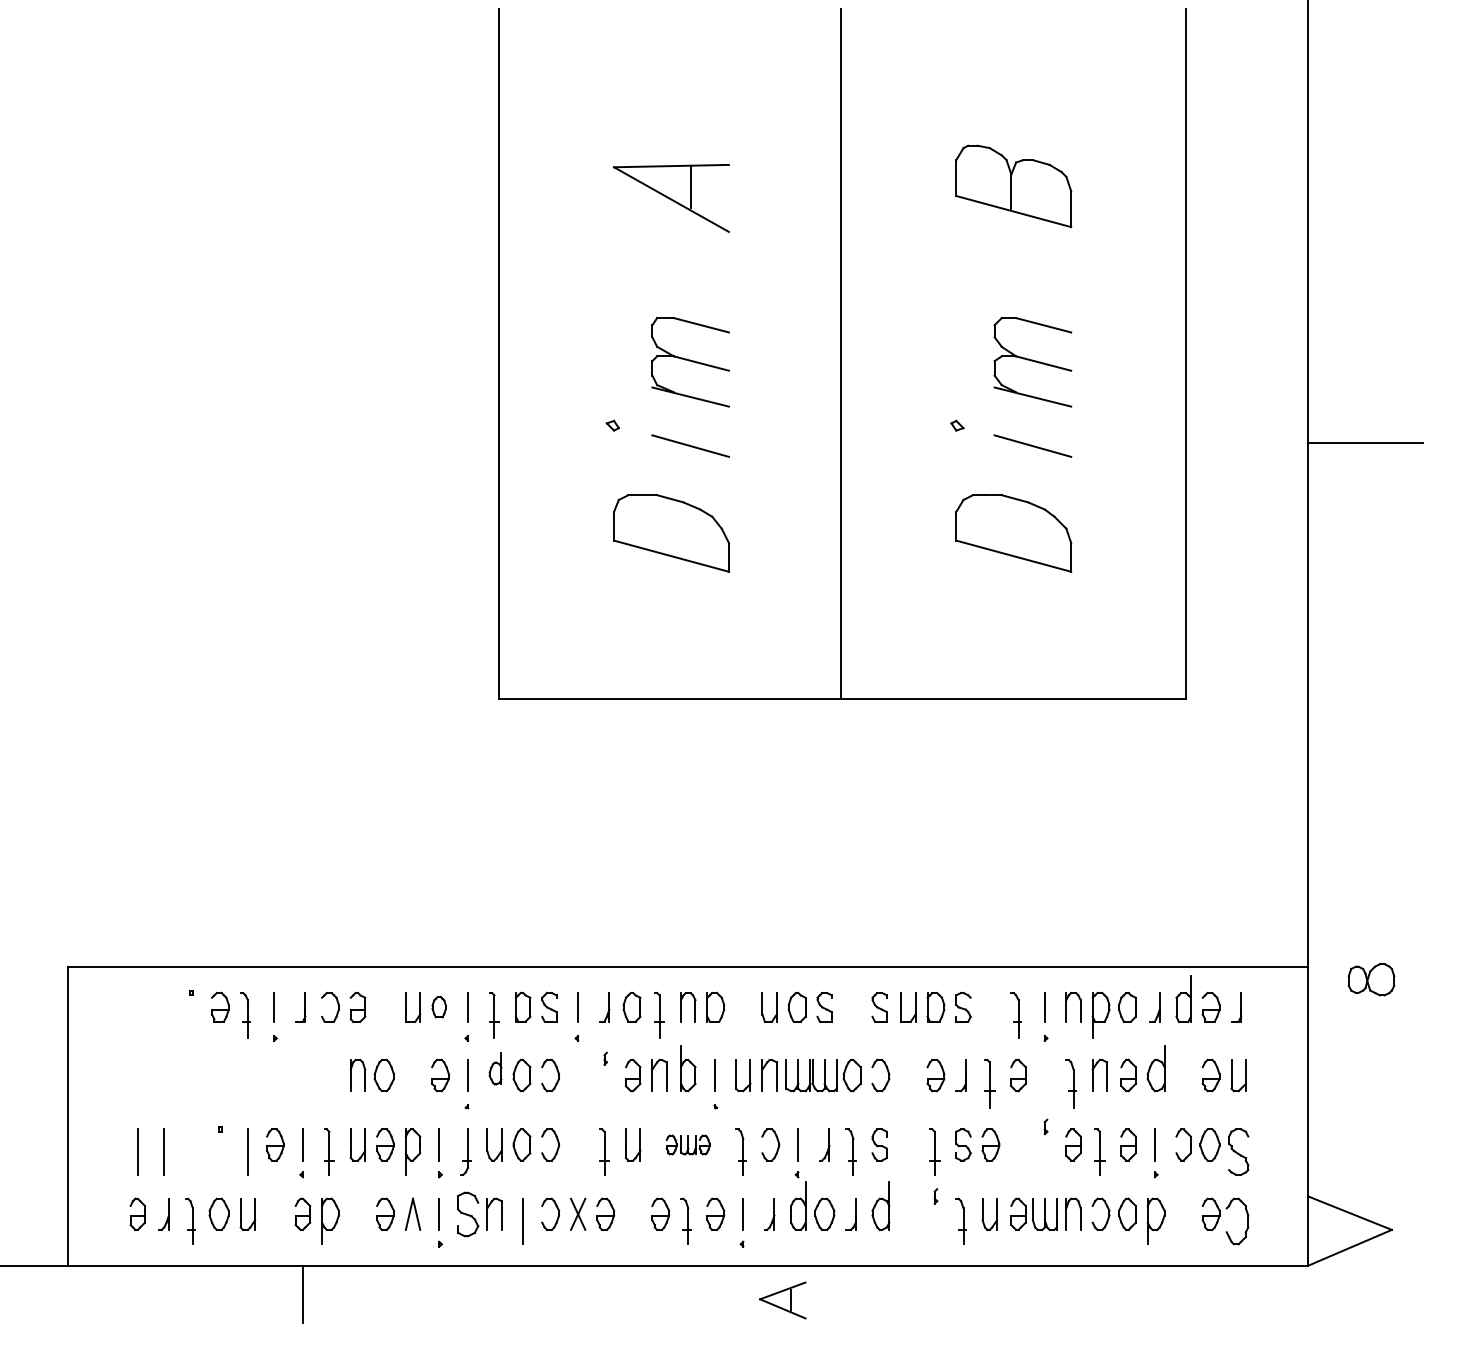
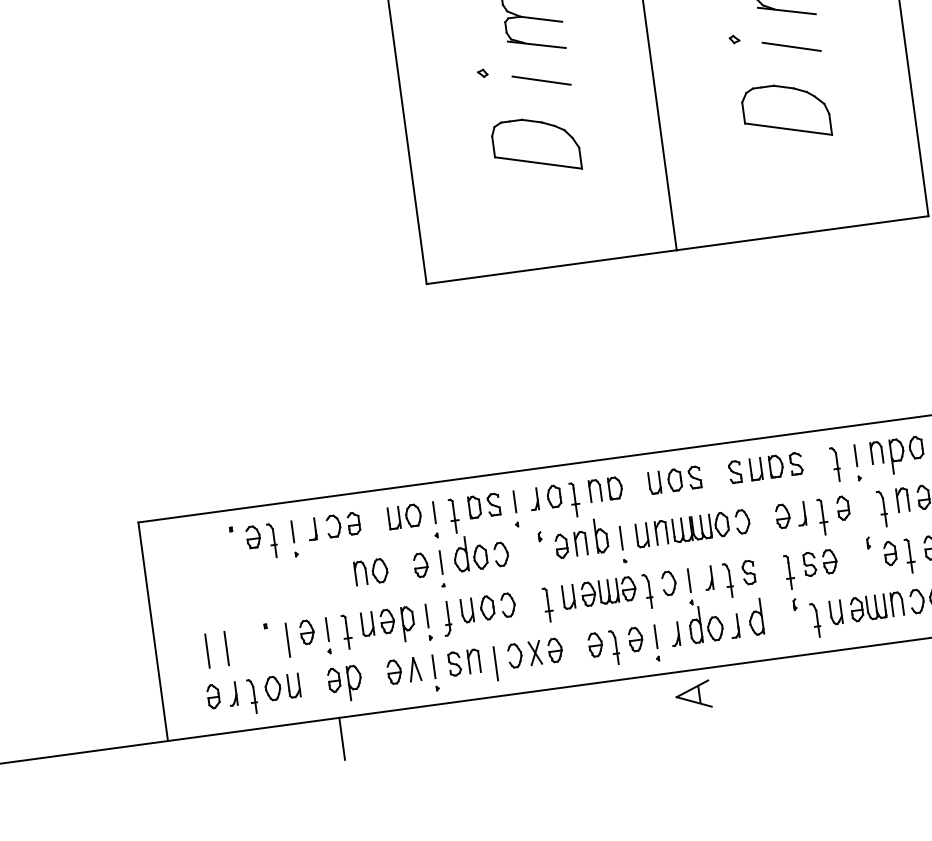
part: (438, 1006) -> (412, 515), size x1.43
part: (495, 1068) -> (460, 554), size x1.43
part: (688, 1144) -> (609, 591), size x1.67
part: (467, 1213) -> (454, 663), size x0.71

